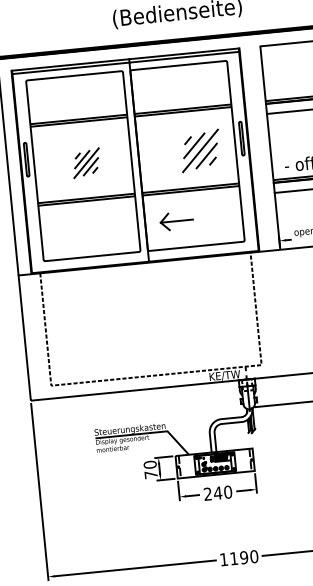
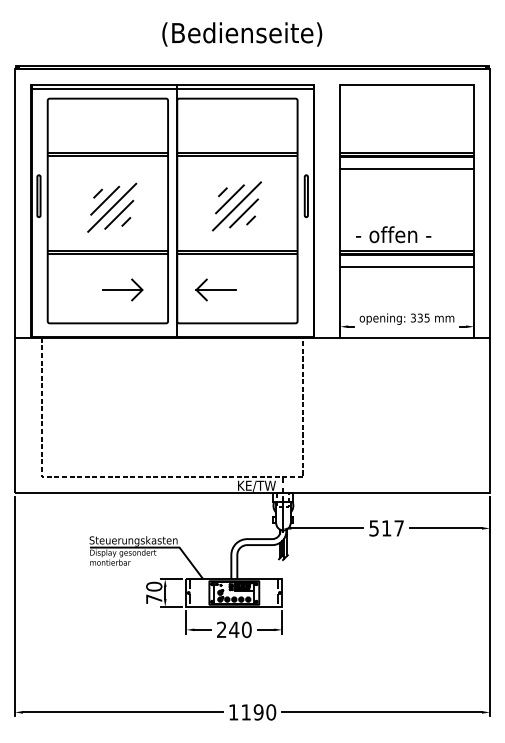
part: (200, 150) -> (237, 206), moved
part: (86, 163) -> (112, 207), size x1.43
part: (101, 228) -> (122, 289), added

